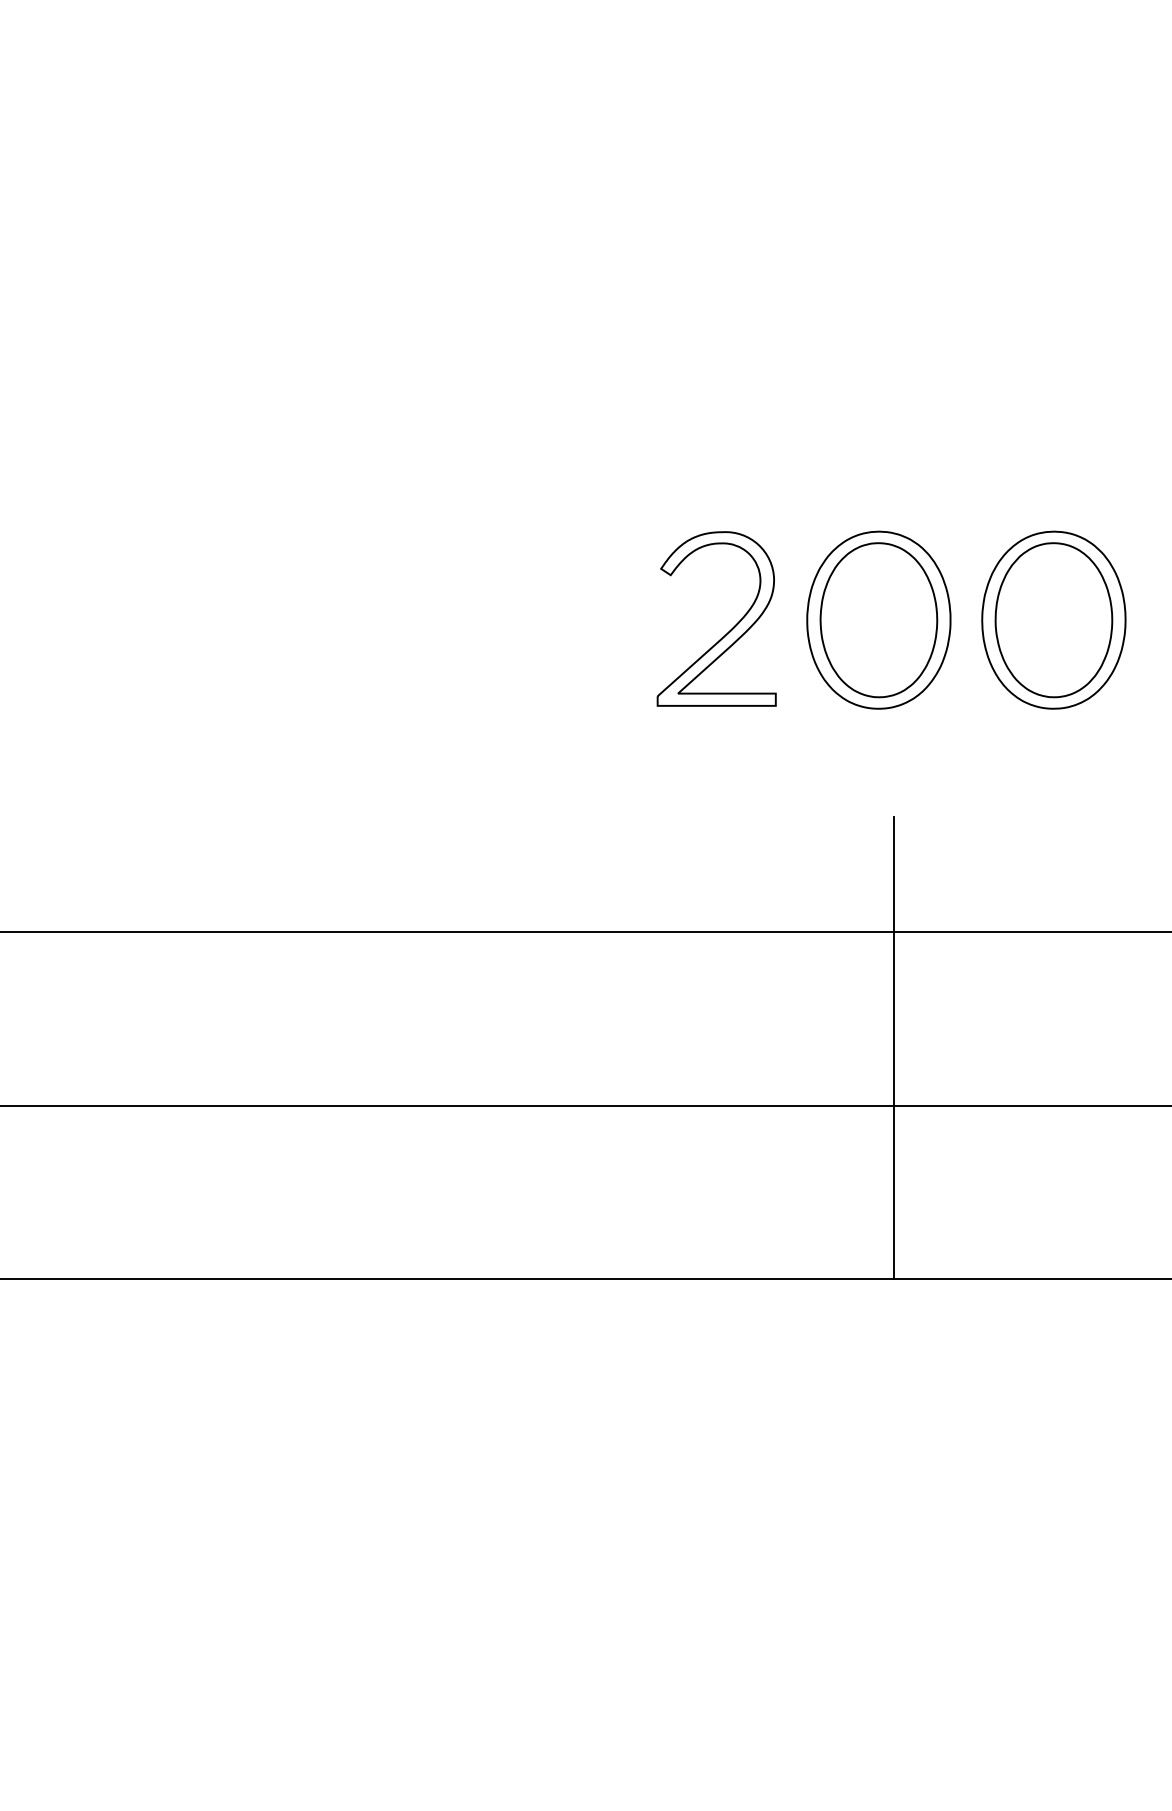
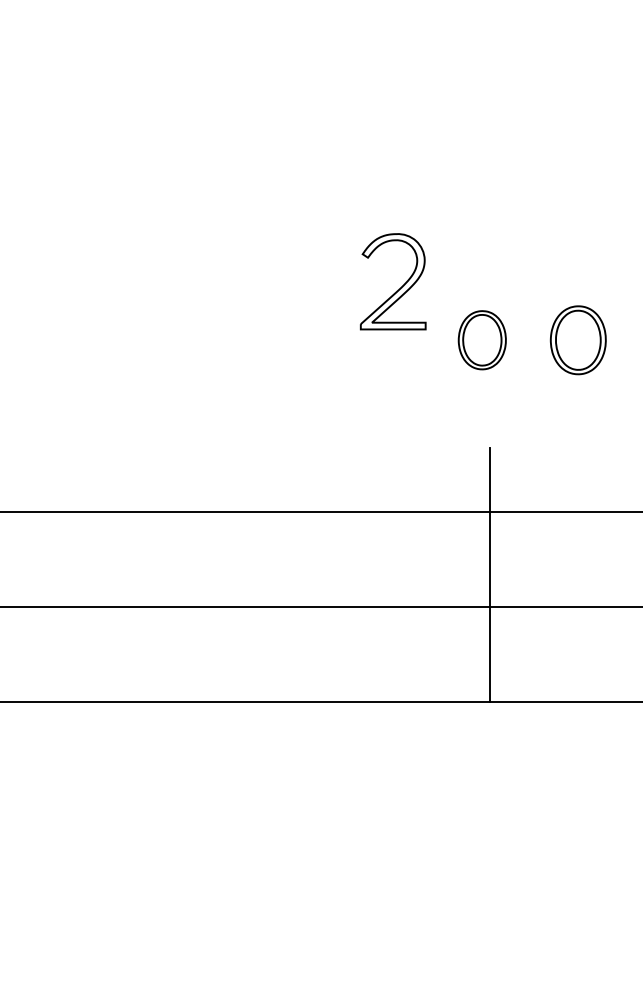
part: (879, 618) -> (482, 339), size x0.6
part: (1054, 618) -> (578, 339), size x0.7
part: (729, 629) -> (400, 287), moved

